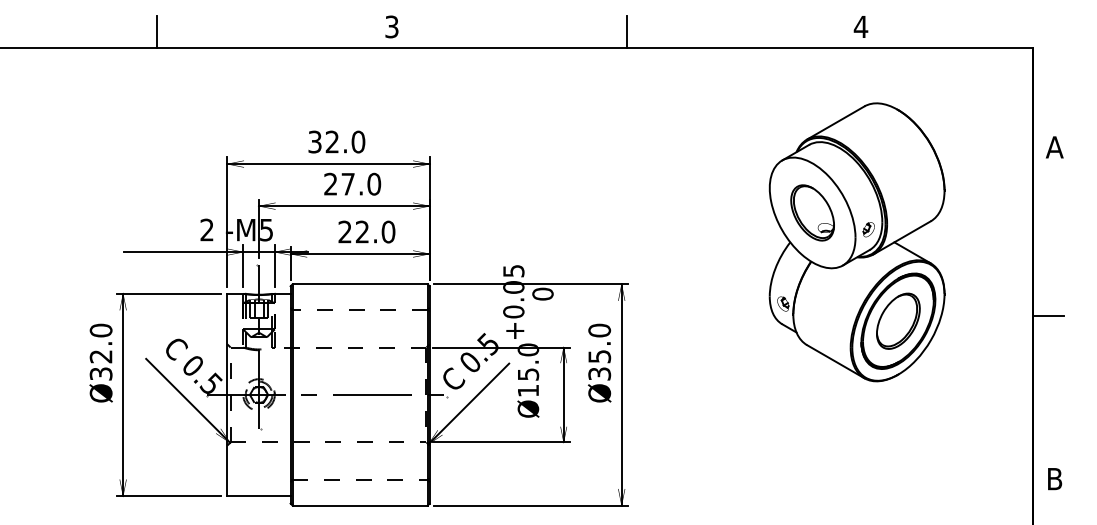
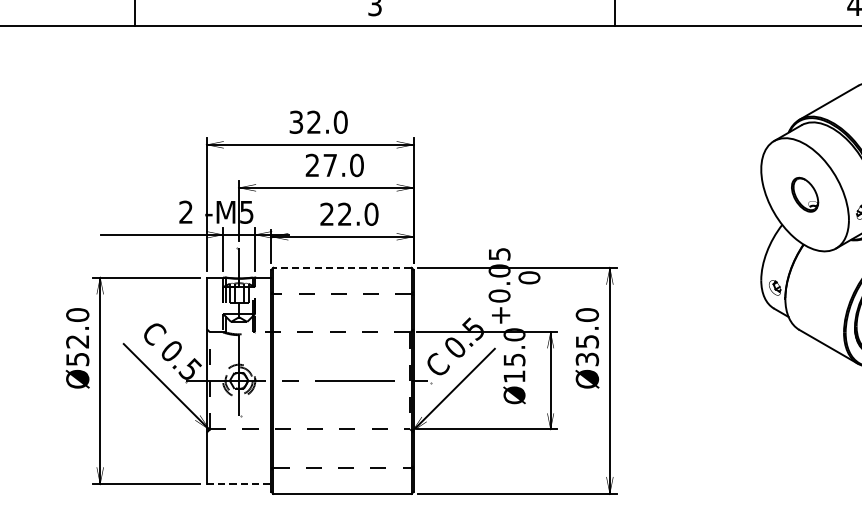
part: (812, 212) -> (804, 194), size x0.6
line: (360, 284) -> (342, 267), solid -> dashed
text: (100, 373) -> (77, 358), Ø32.0 -> Ø52.0
line: (259, 496) -> (239, 484), solid -> dashed

